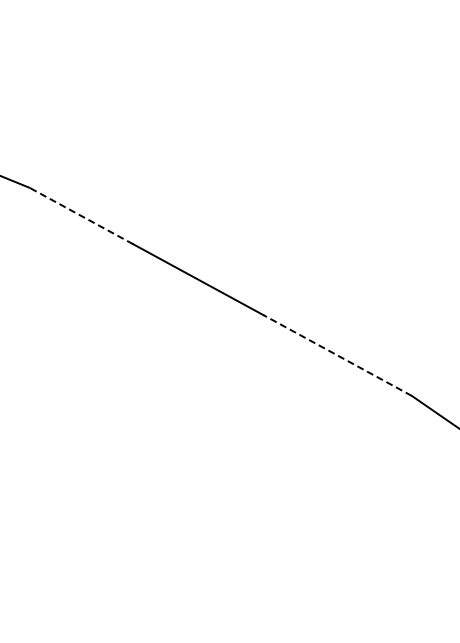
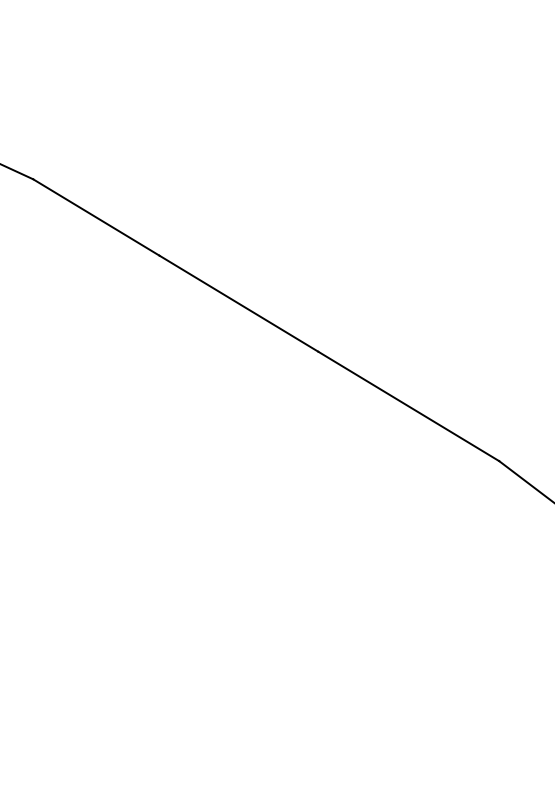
line: (81, 216) -> (96, 218), dashed -> solid
line: (337, 355) -> (408, 406), dashed -> solid

